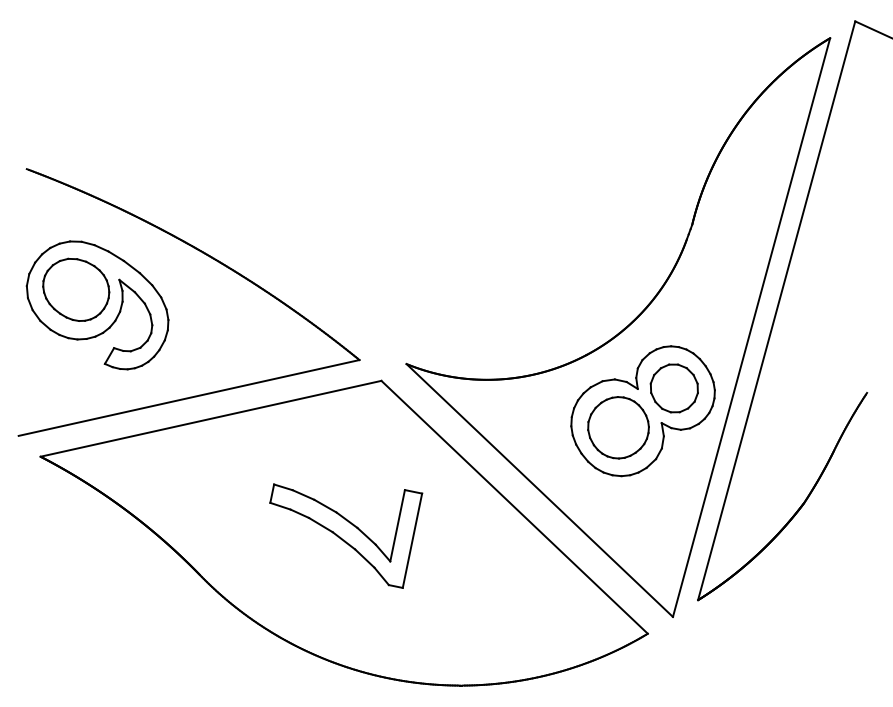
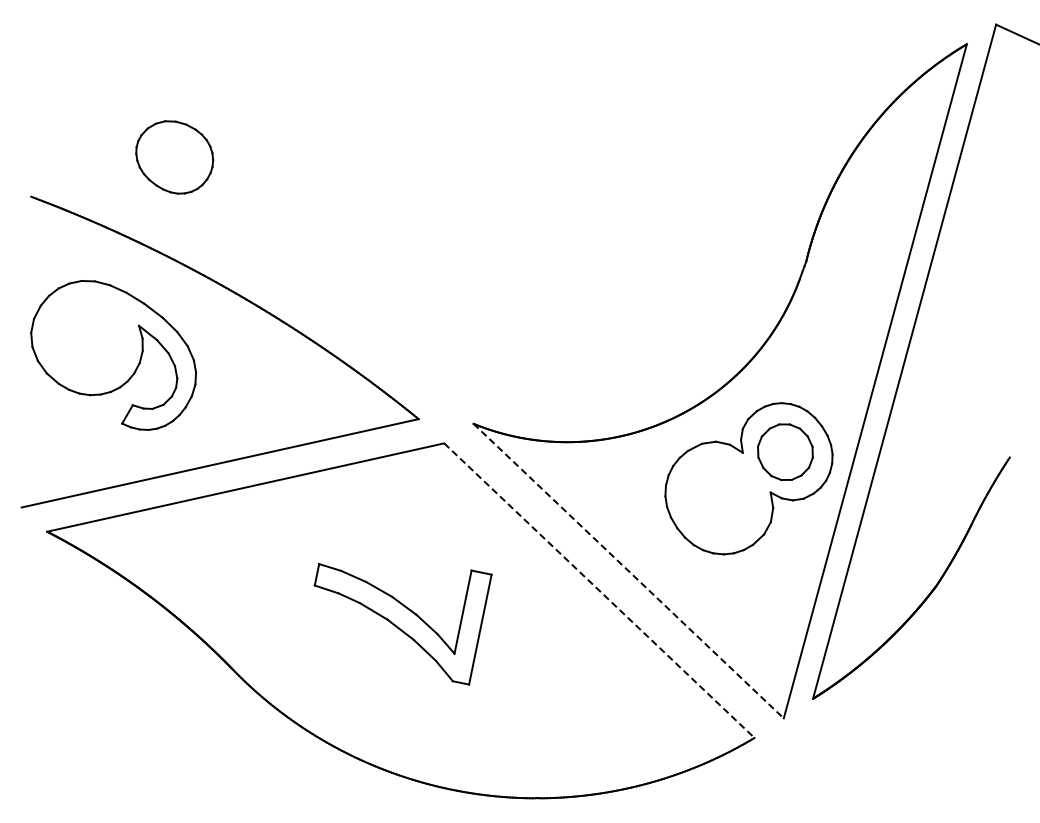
part: (76, 289) -> (174, 157), moved
part: (618, 427) -> (720, 497), removed
line: (539, 490) -> (628, 571), solid -> dashed
line: (514, 507) -> (599, 590), solid -> dashed

